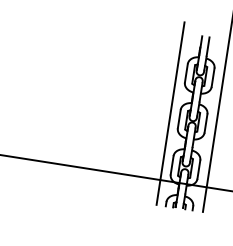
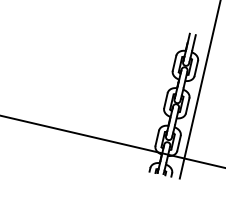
line: (171, 113) -> (159, 95), removed

